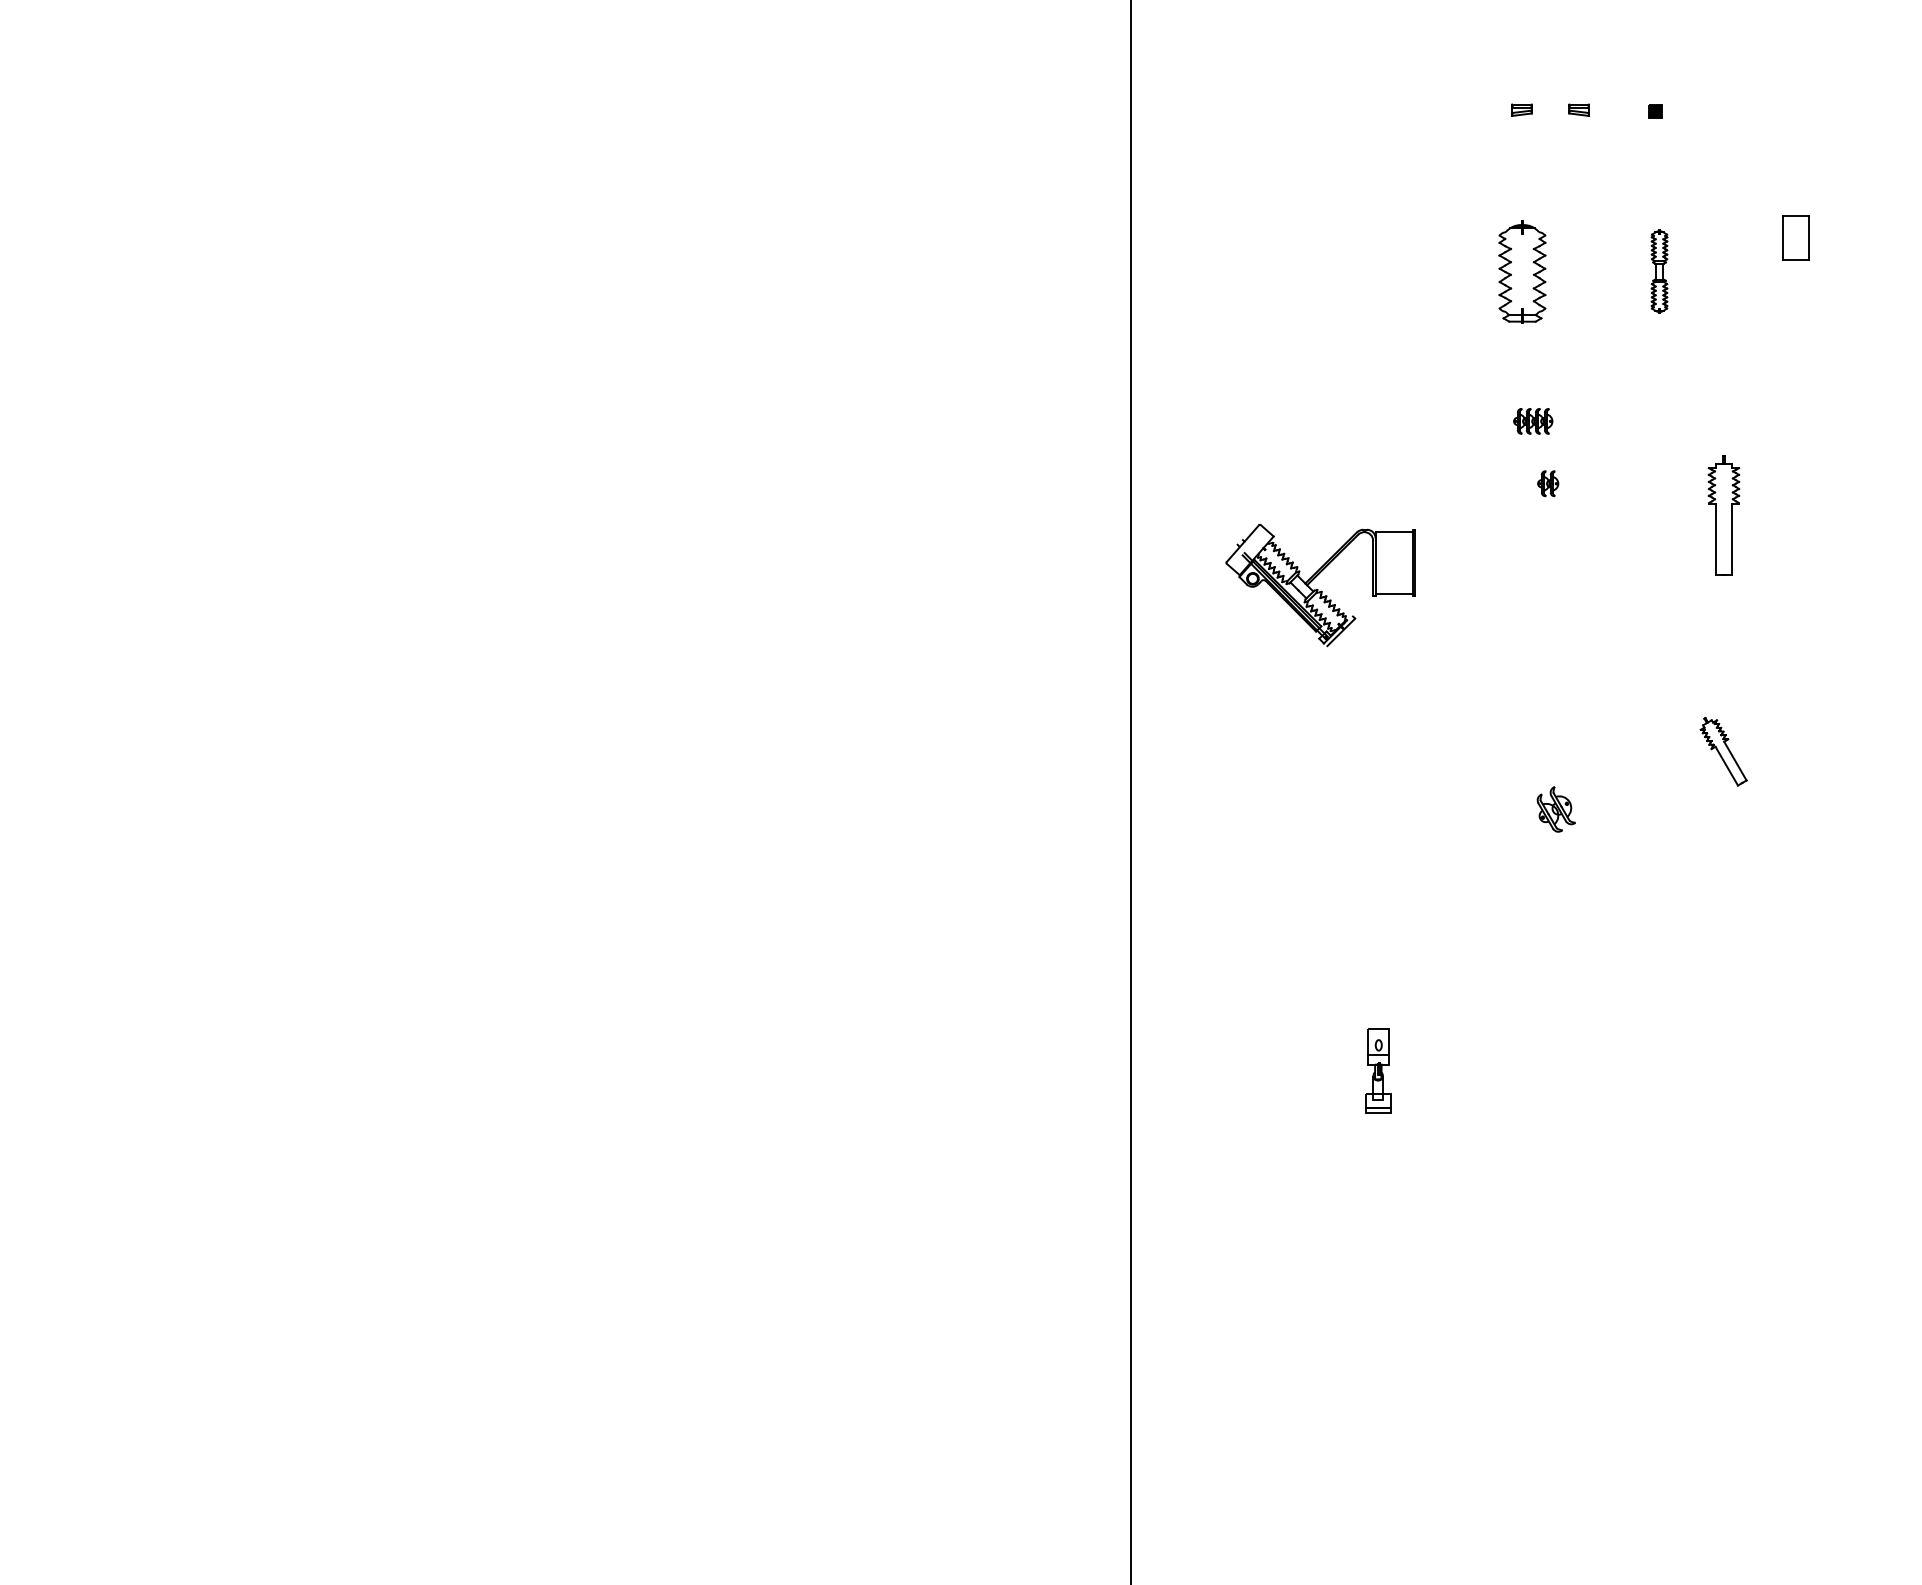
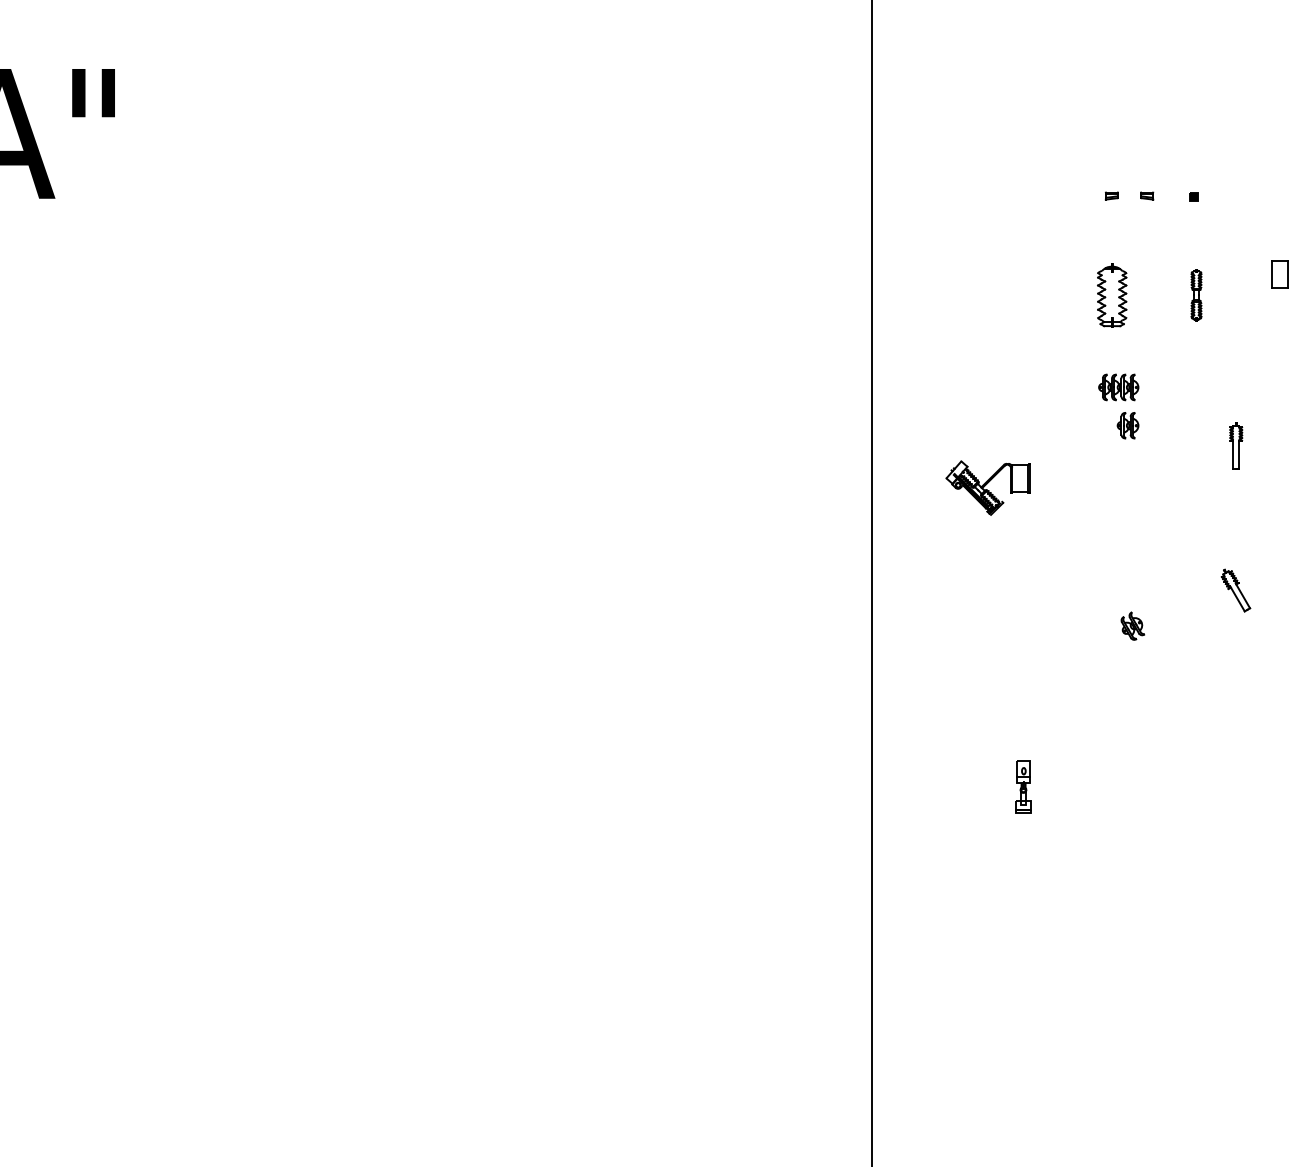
part: (1532, 421) -> (1118, 387), size x1.67
part: (1547, 483) -> (1127, 425), size x1.67
part: (1724, 515) -> (1236, 445), size x0.62
part: (1319, 584) -> (987, 487), size x0.71

